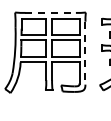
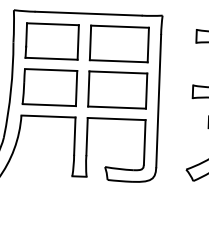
line: (51, 12) -> (90, 12), dashed -> solid
line: (85, 53) -> (158, 101), dashed -> solid

